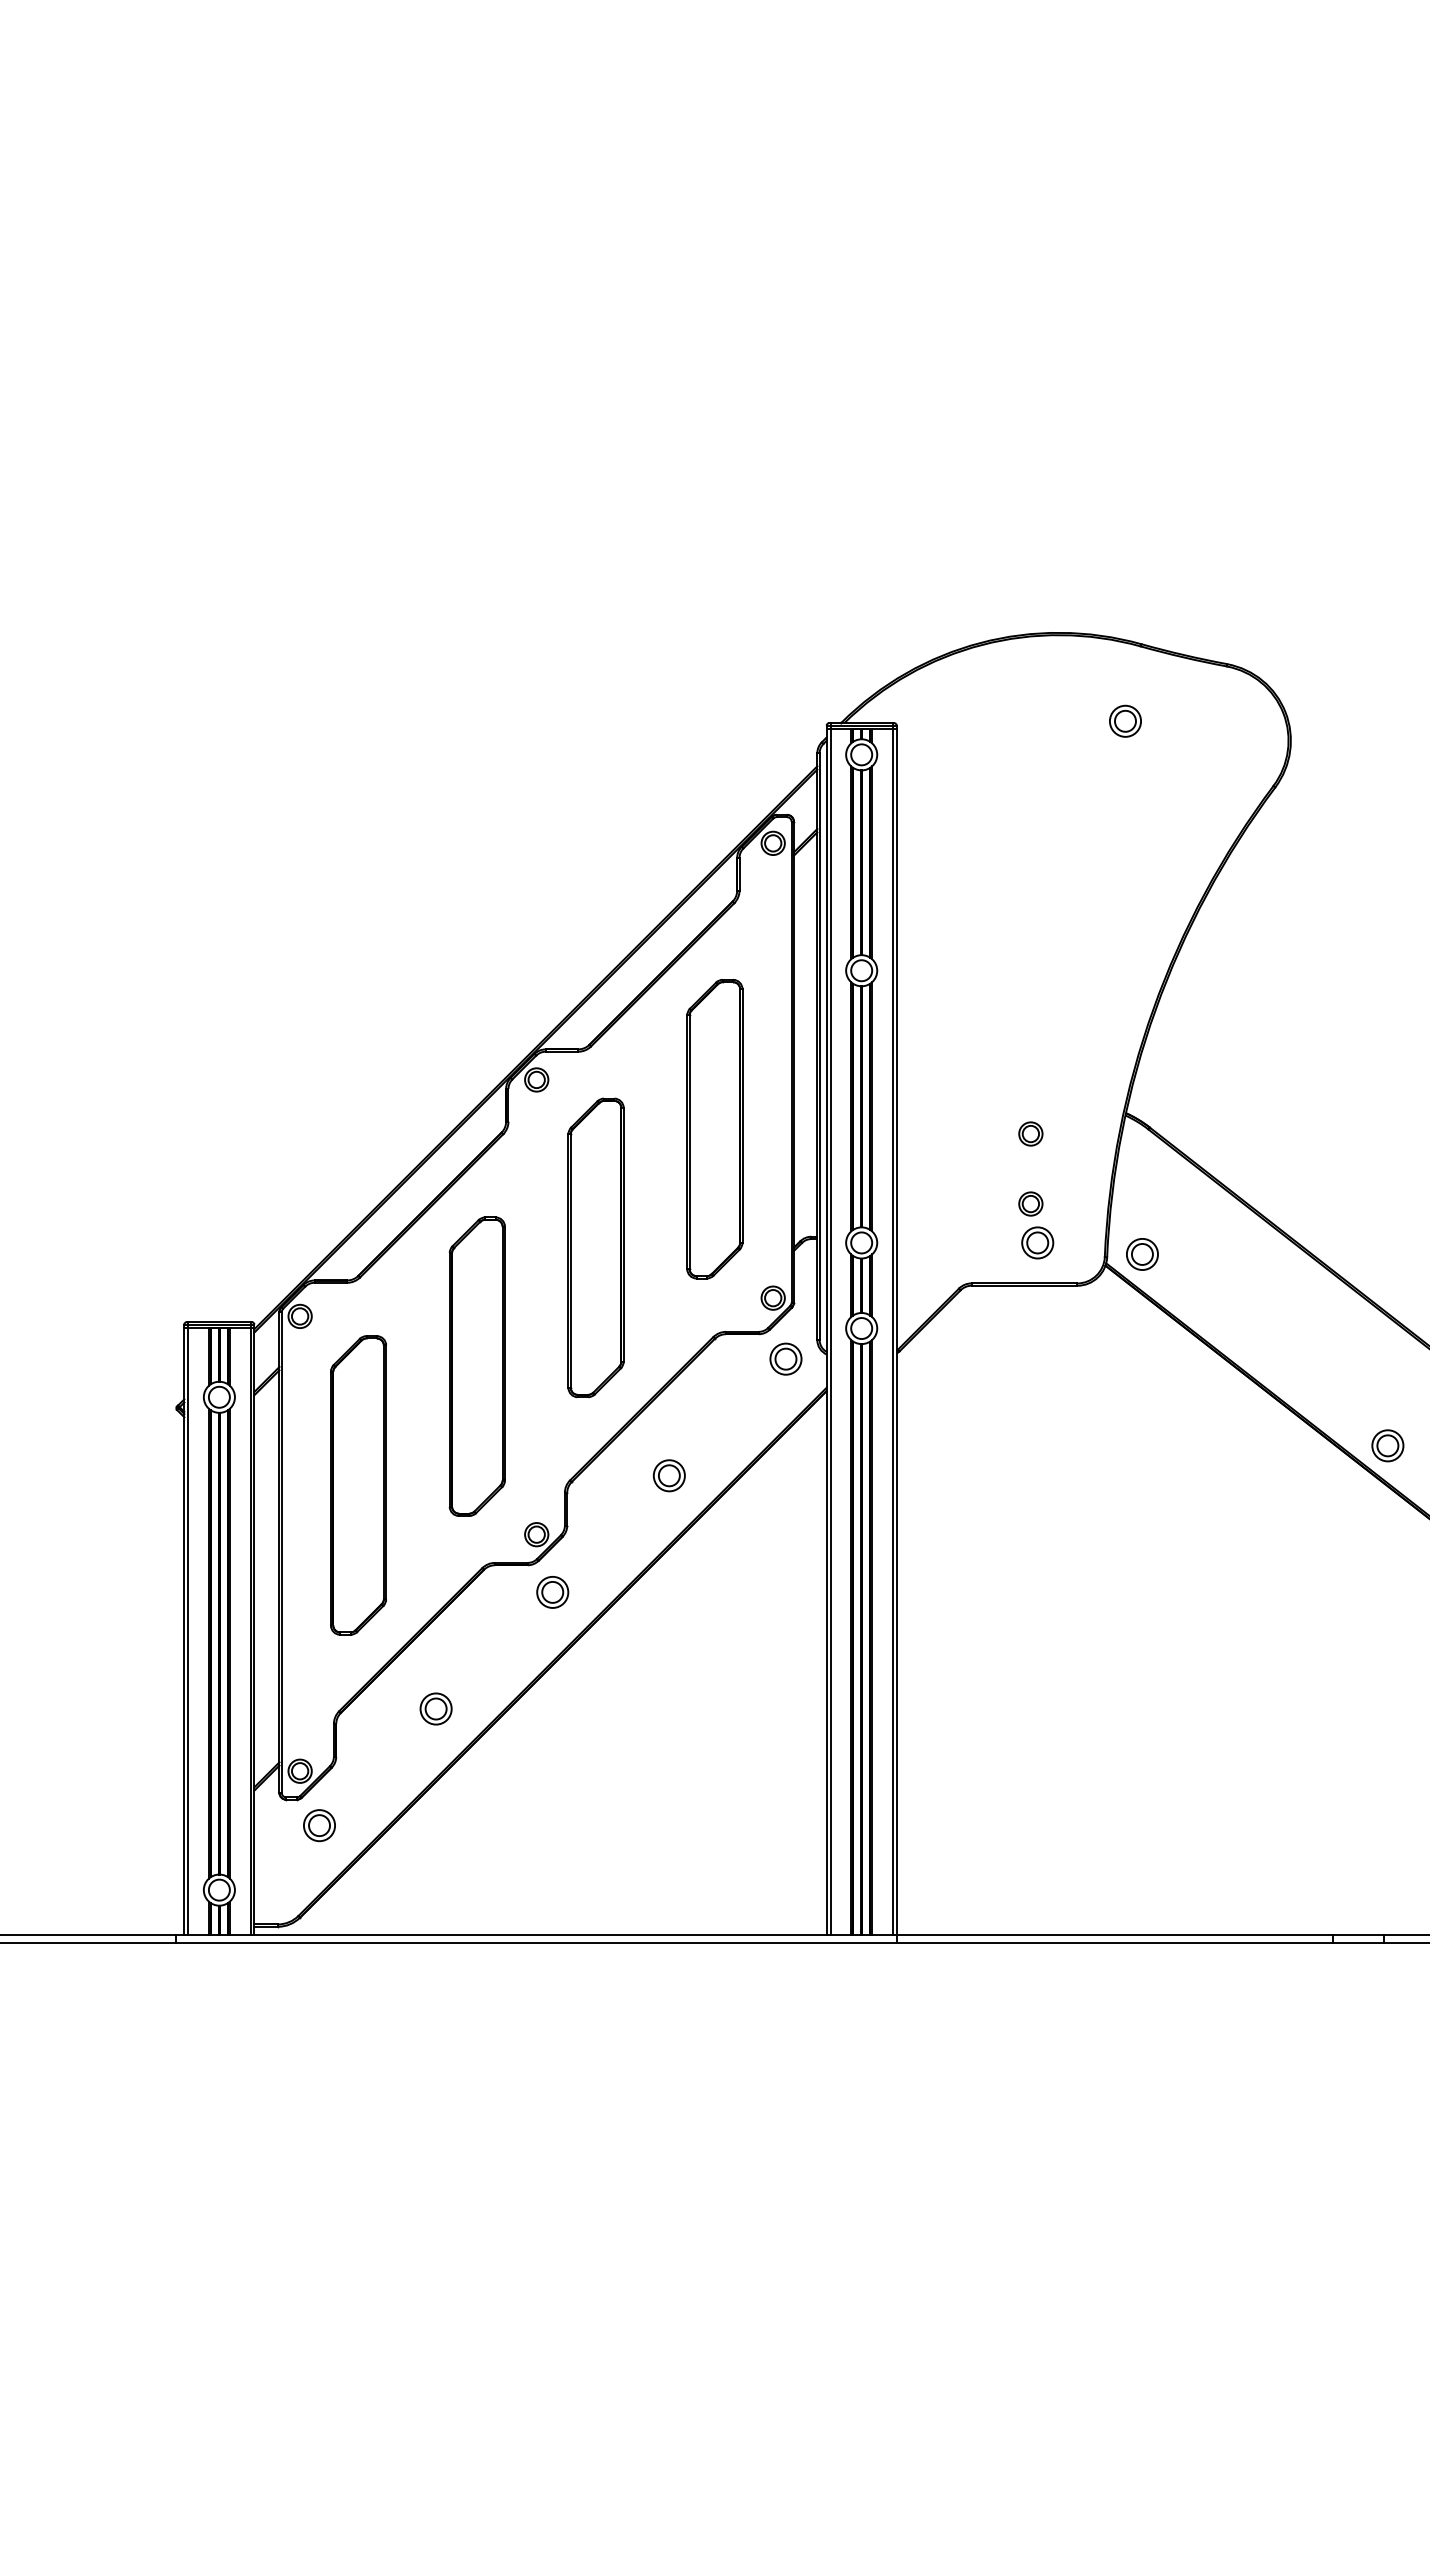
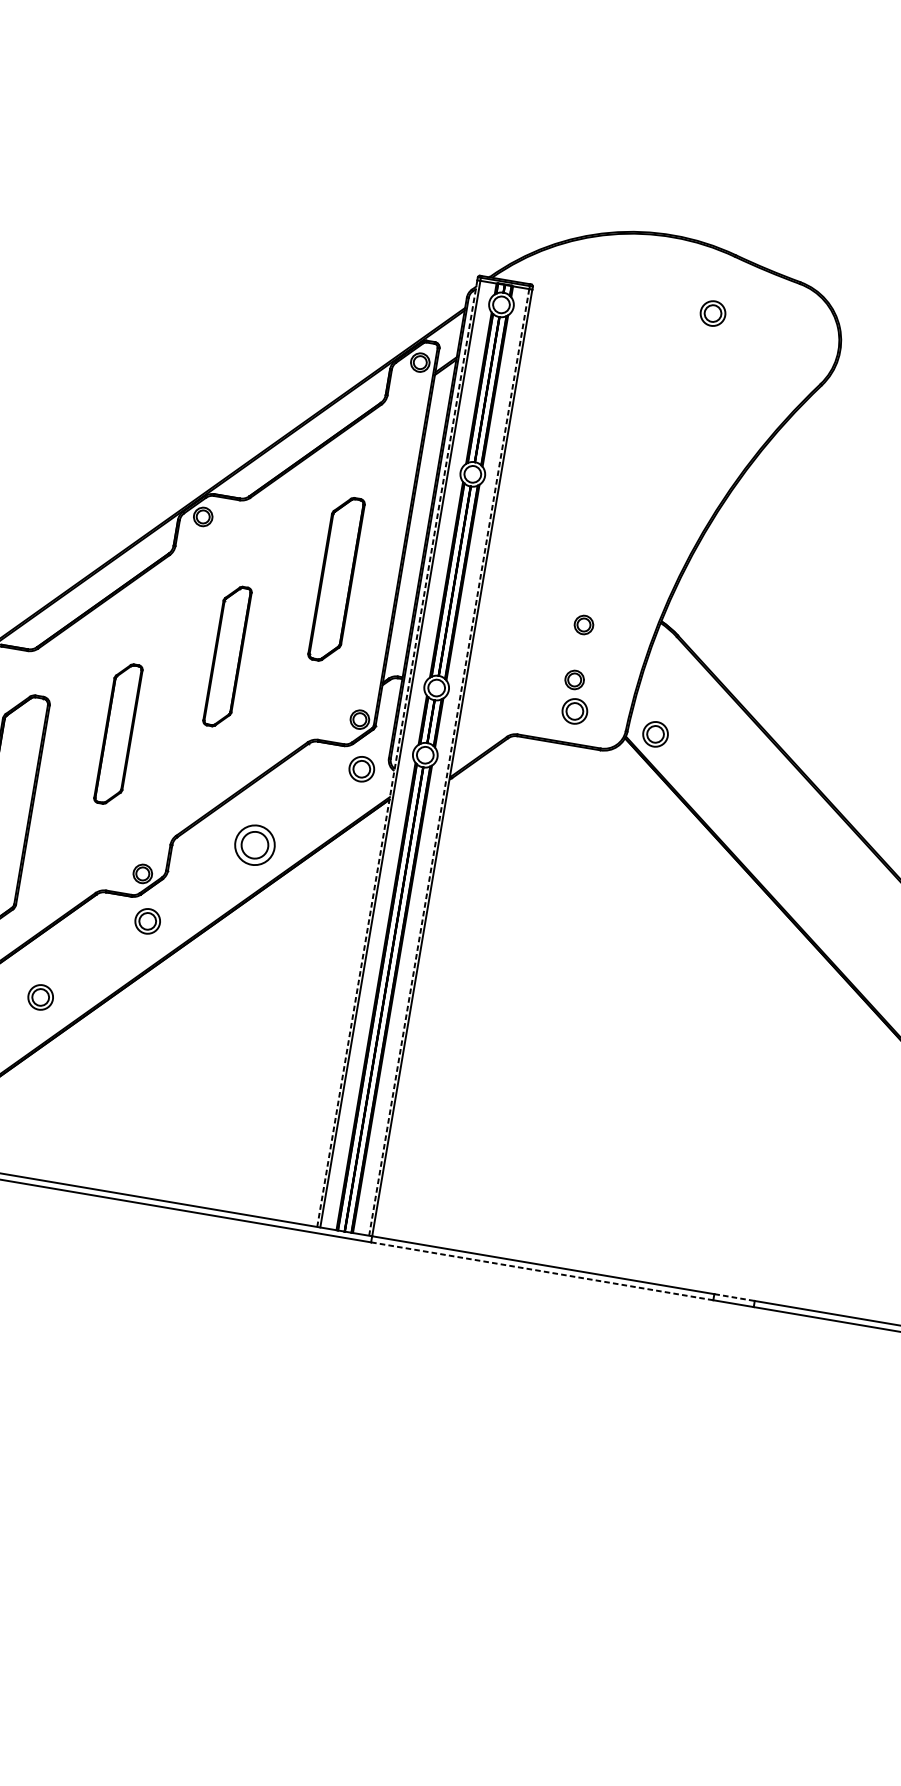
part: (714, 1129) -> (336, 579), size x0.7
part: (595, 1247) -> (227, 656), size x0.6
line: (826, 1332) -> (397, 753), solid -> dashed
line: (892, 1332) -> (448, 762), solid -> dashed
part: (476, 1366) -> (117, 733), size x0.6
part: (1387, 1445) -> (822, 916), removed
part: (668, 1475) -> (254, 844), size x1.6
line: (1358, 1935) -> (734, 1297), solid -> dashed
line: (1114, 1943) -> (542, 1271), solid -> dashed

